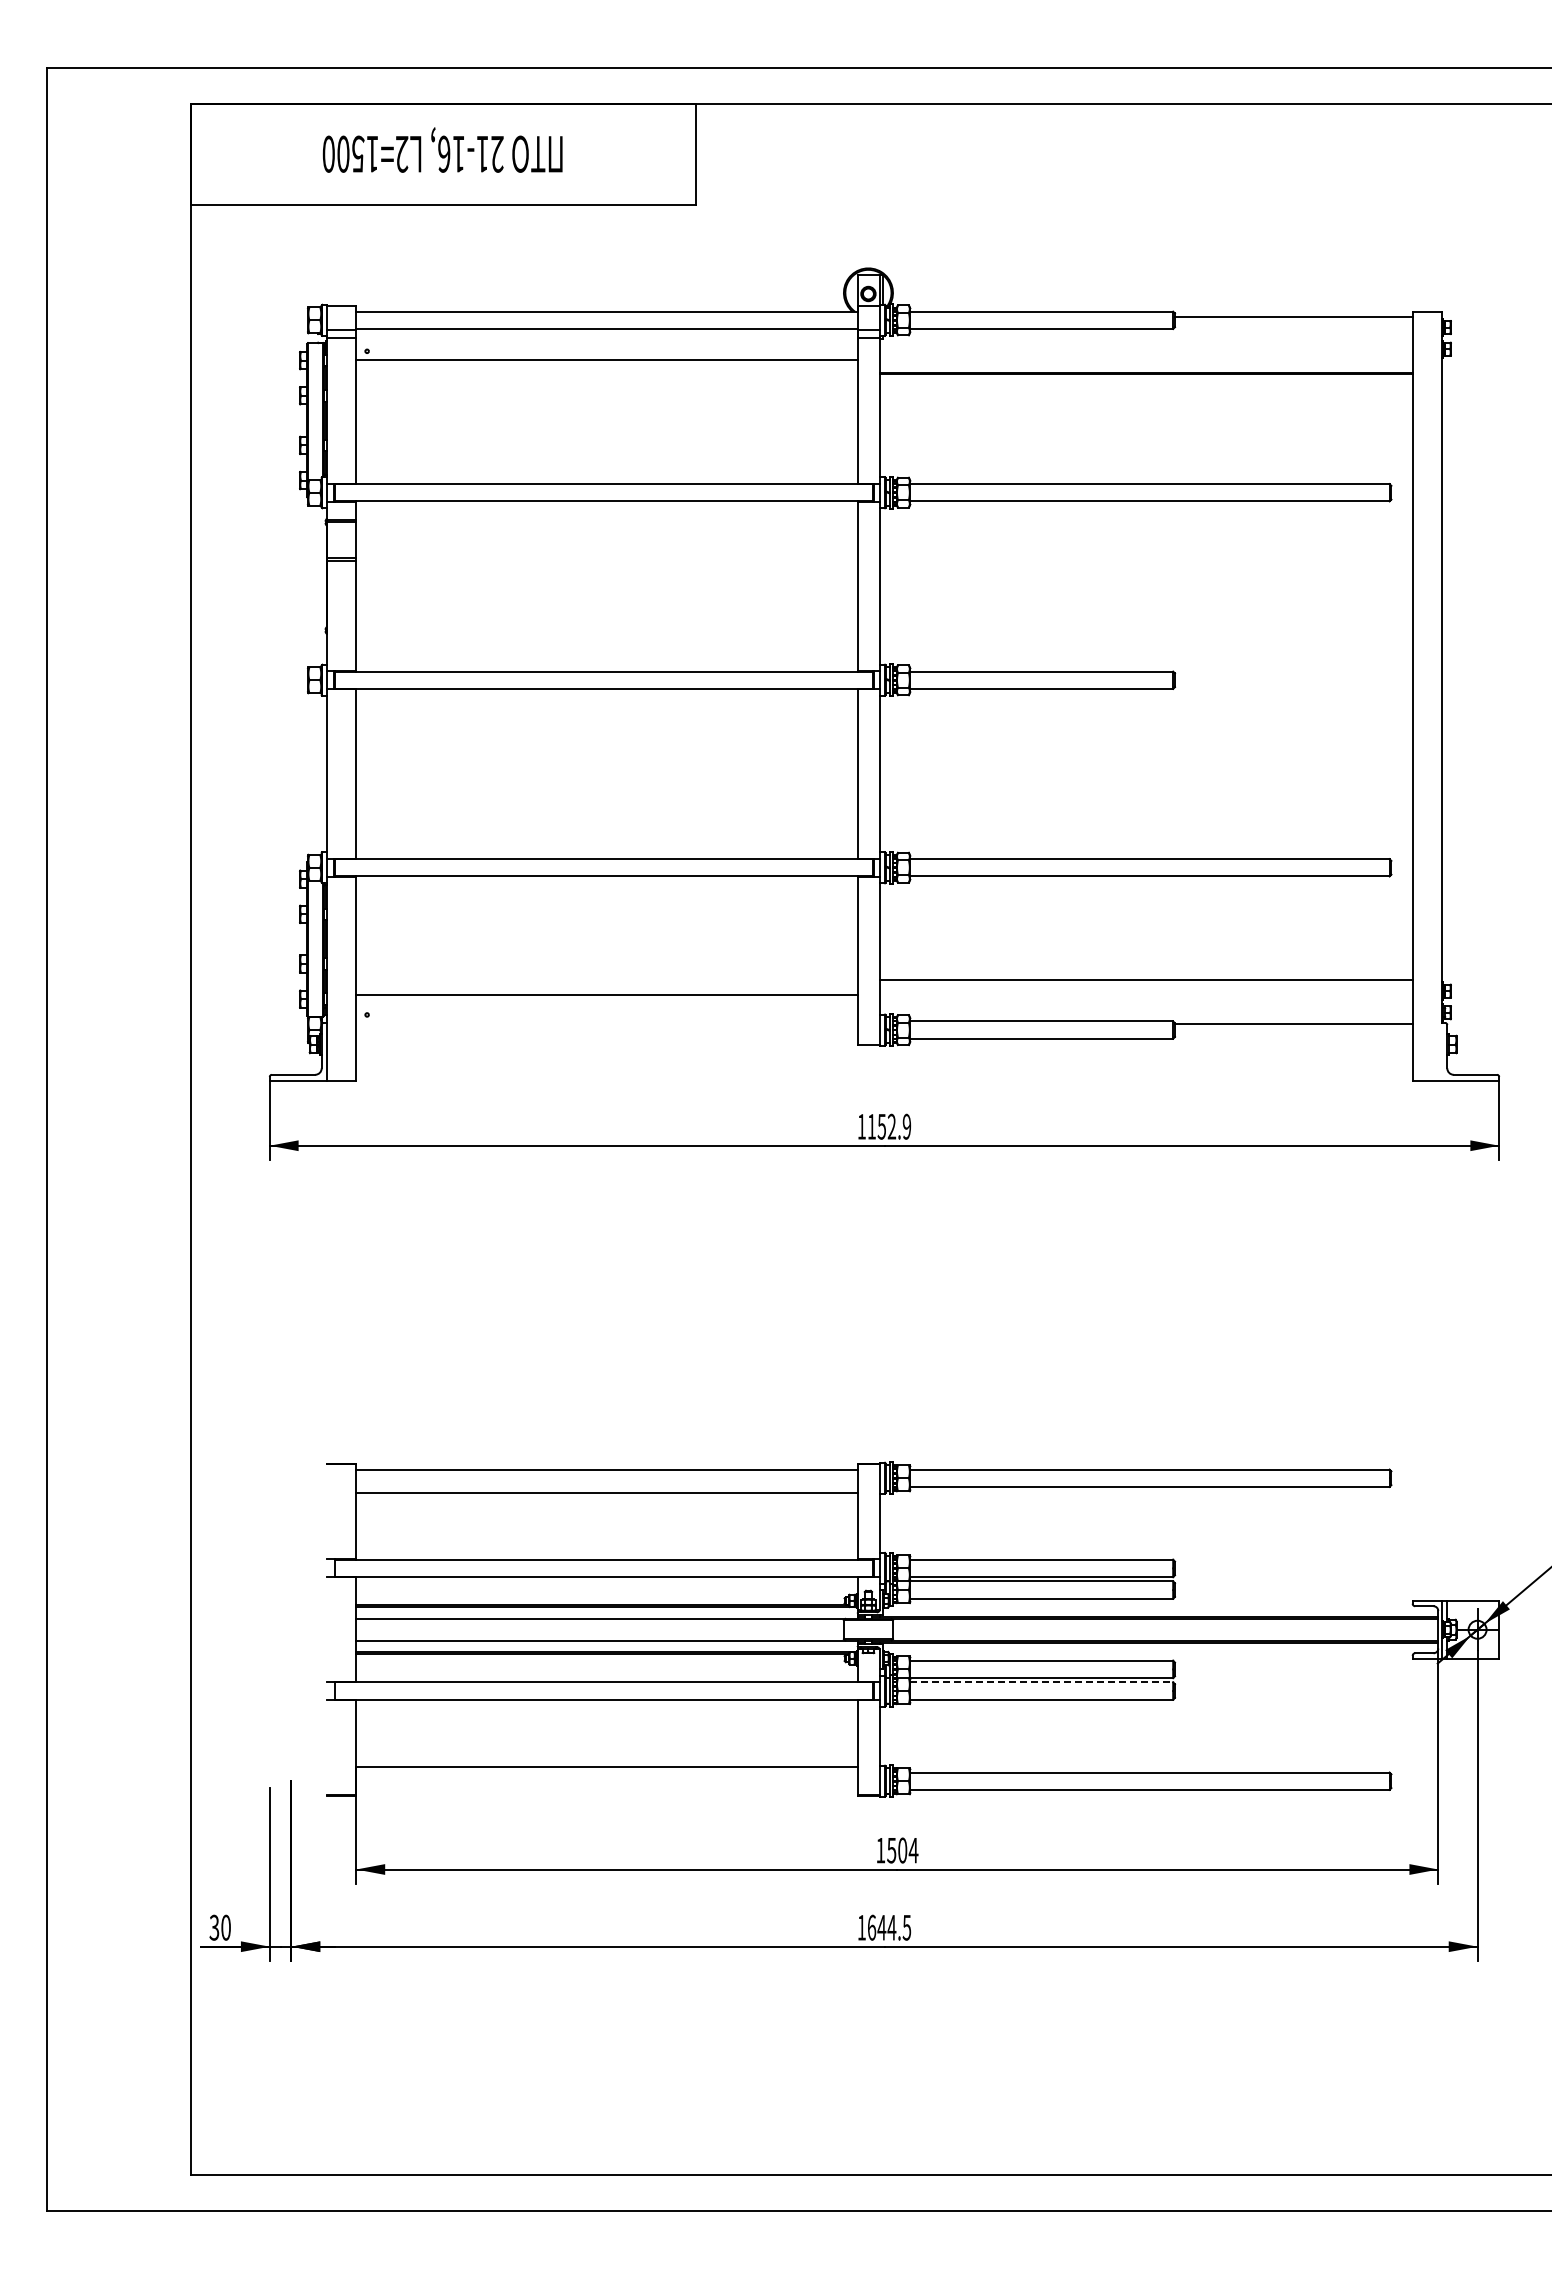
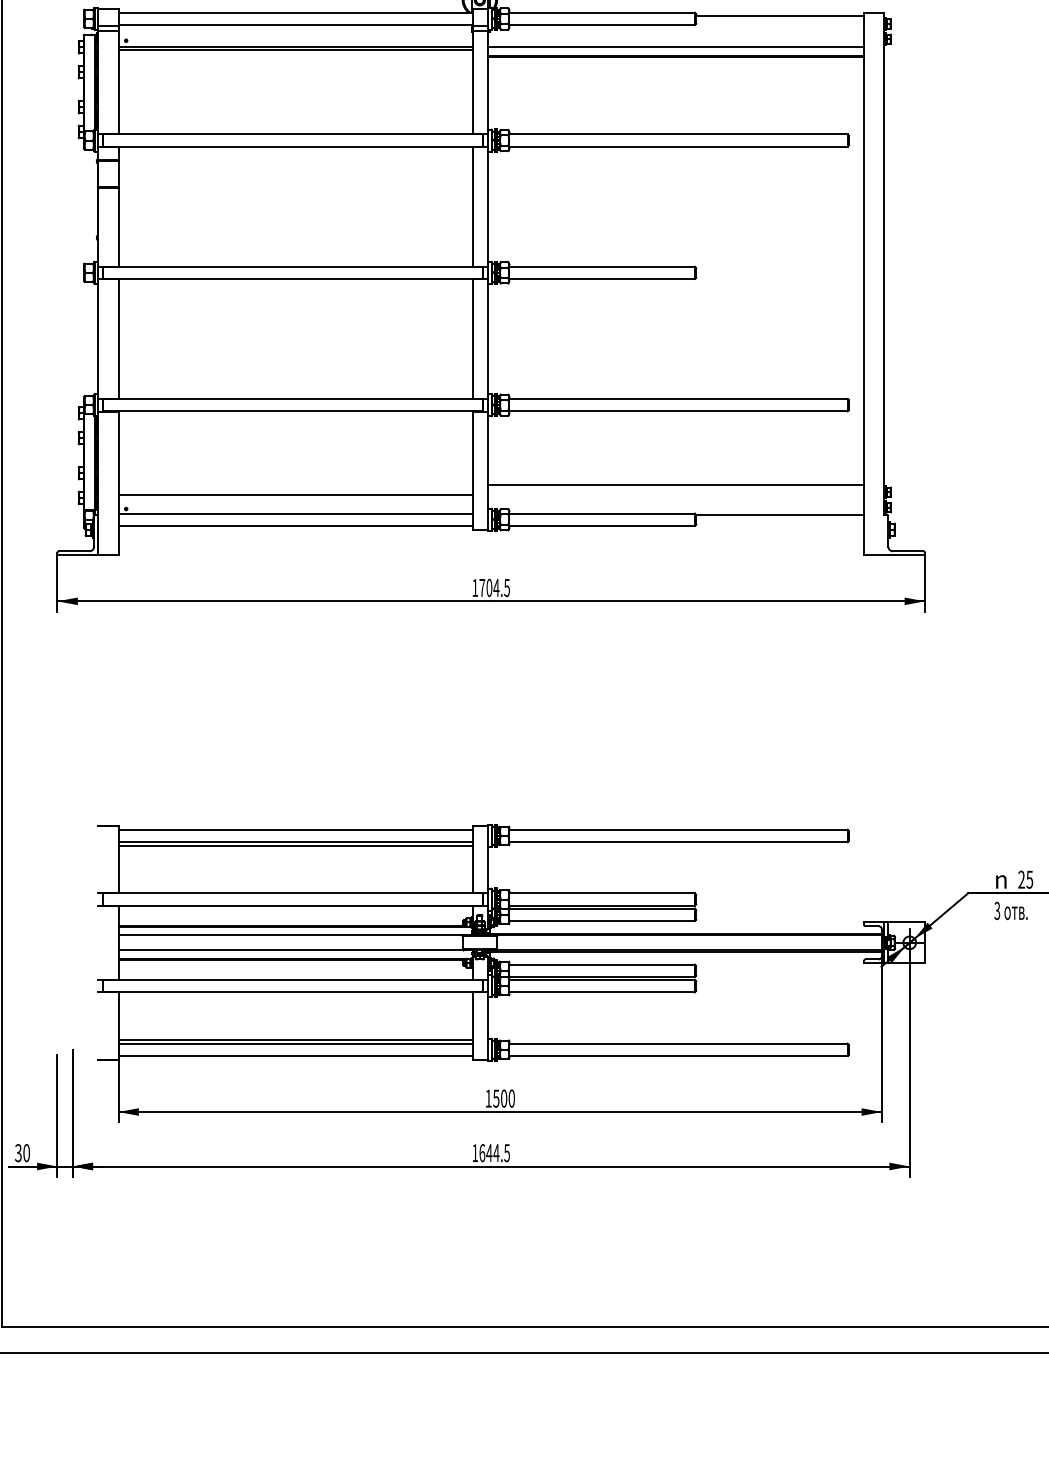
line: (1145, 360) -> (675, 47), added
line: (607, 364) -> (295, 50), added
line: (607, 1021) -> (295, 513), added
line: (607, 1038) -> (295, 525), added
text: (889, 1126) -> (494, 587), 1152.9 -> 1704.5
line: (607, 1486) -> (295, 841), added
line: (1042, 1682) -> (602, 980), dashed -> solid
line: (607, 1772) -> (295, 1043), added
line: (607, 1789) -> (295, 1055), added
text: (913, 1850) -> (511, 1098), 1504 -> 1500

